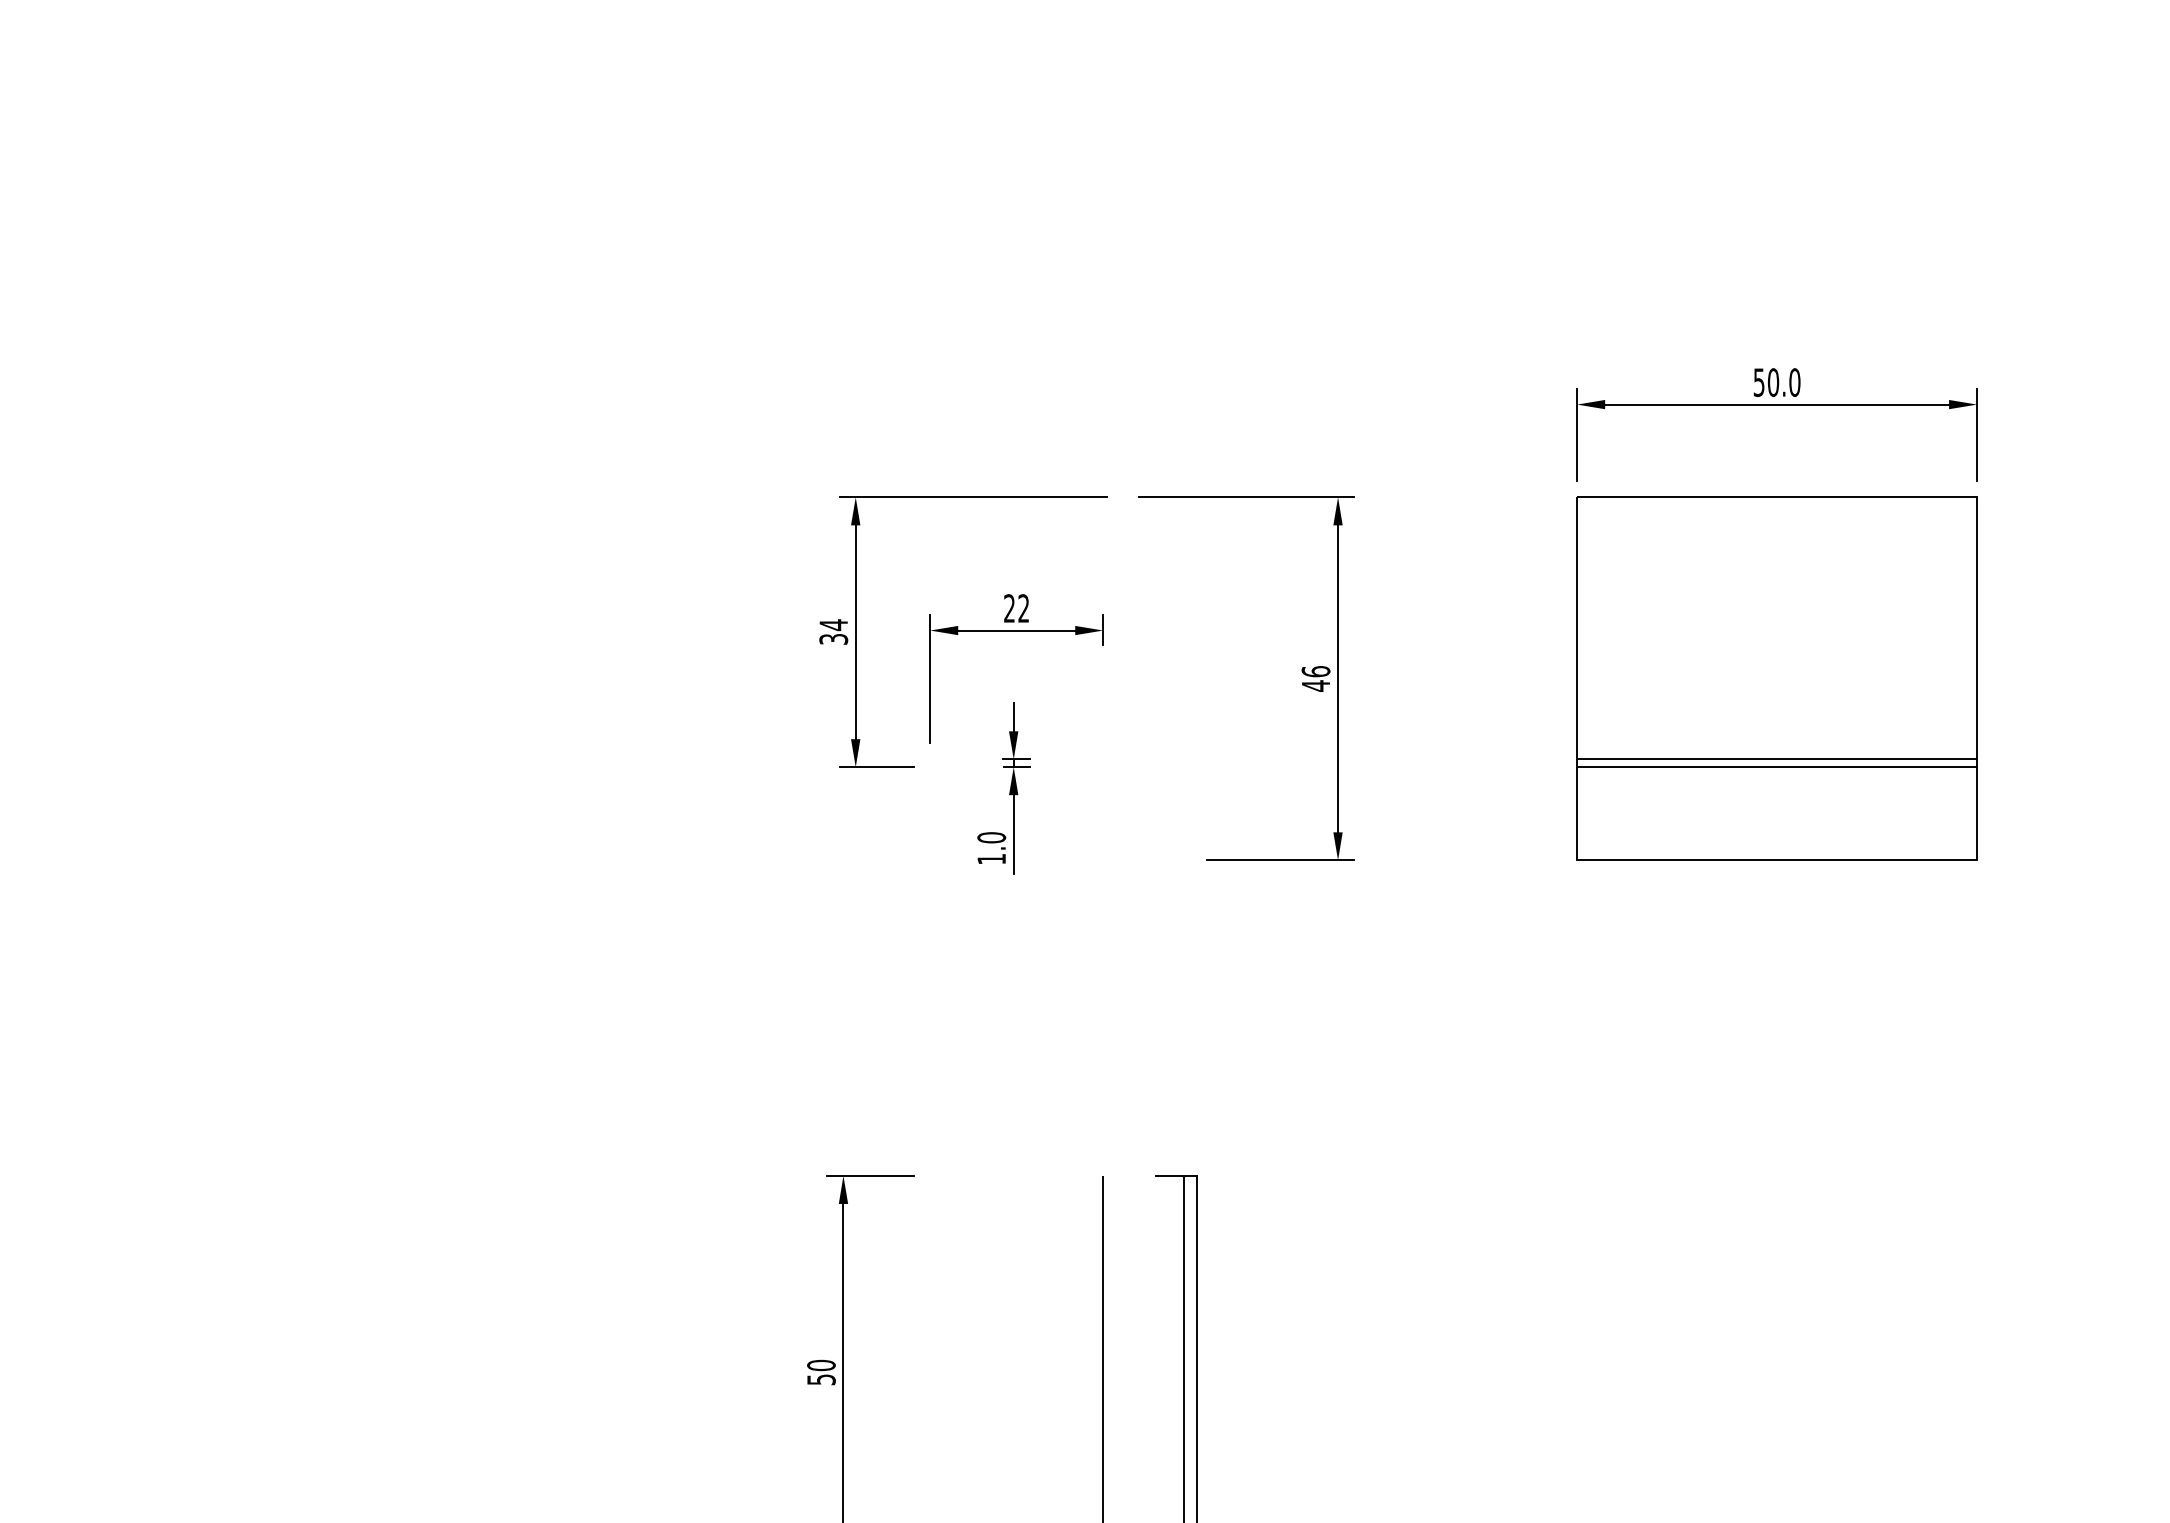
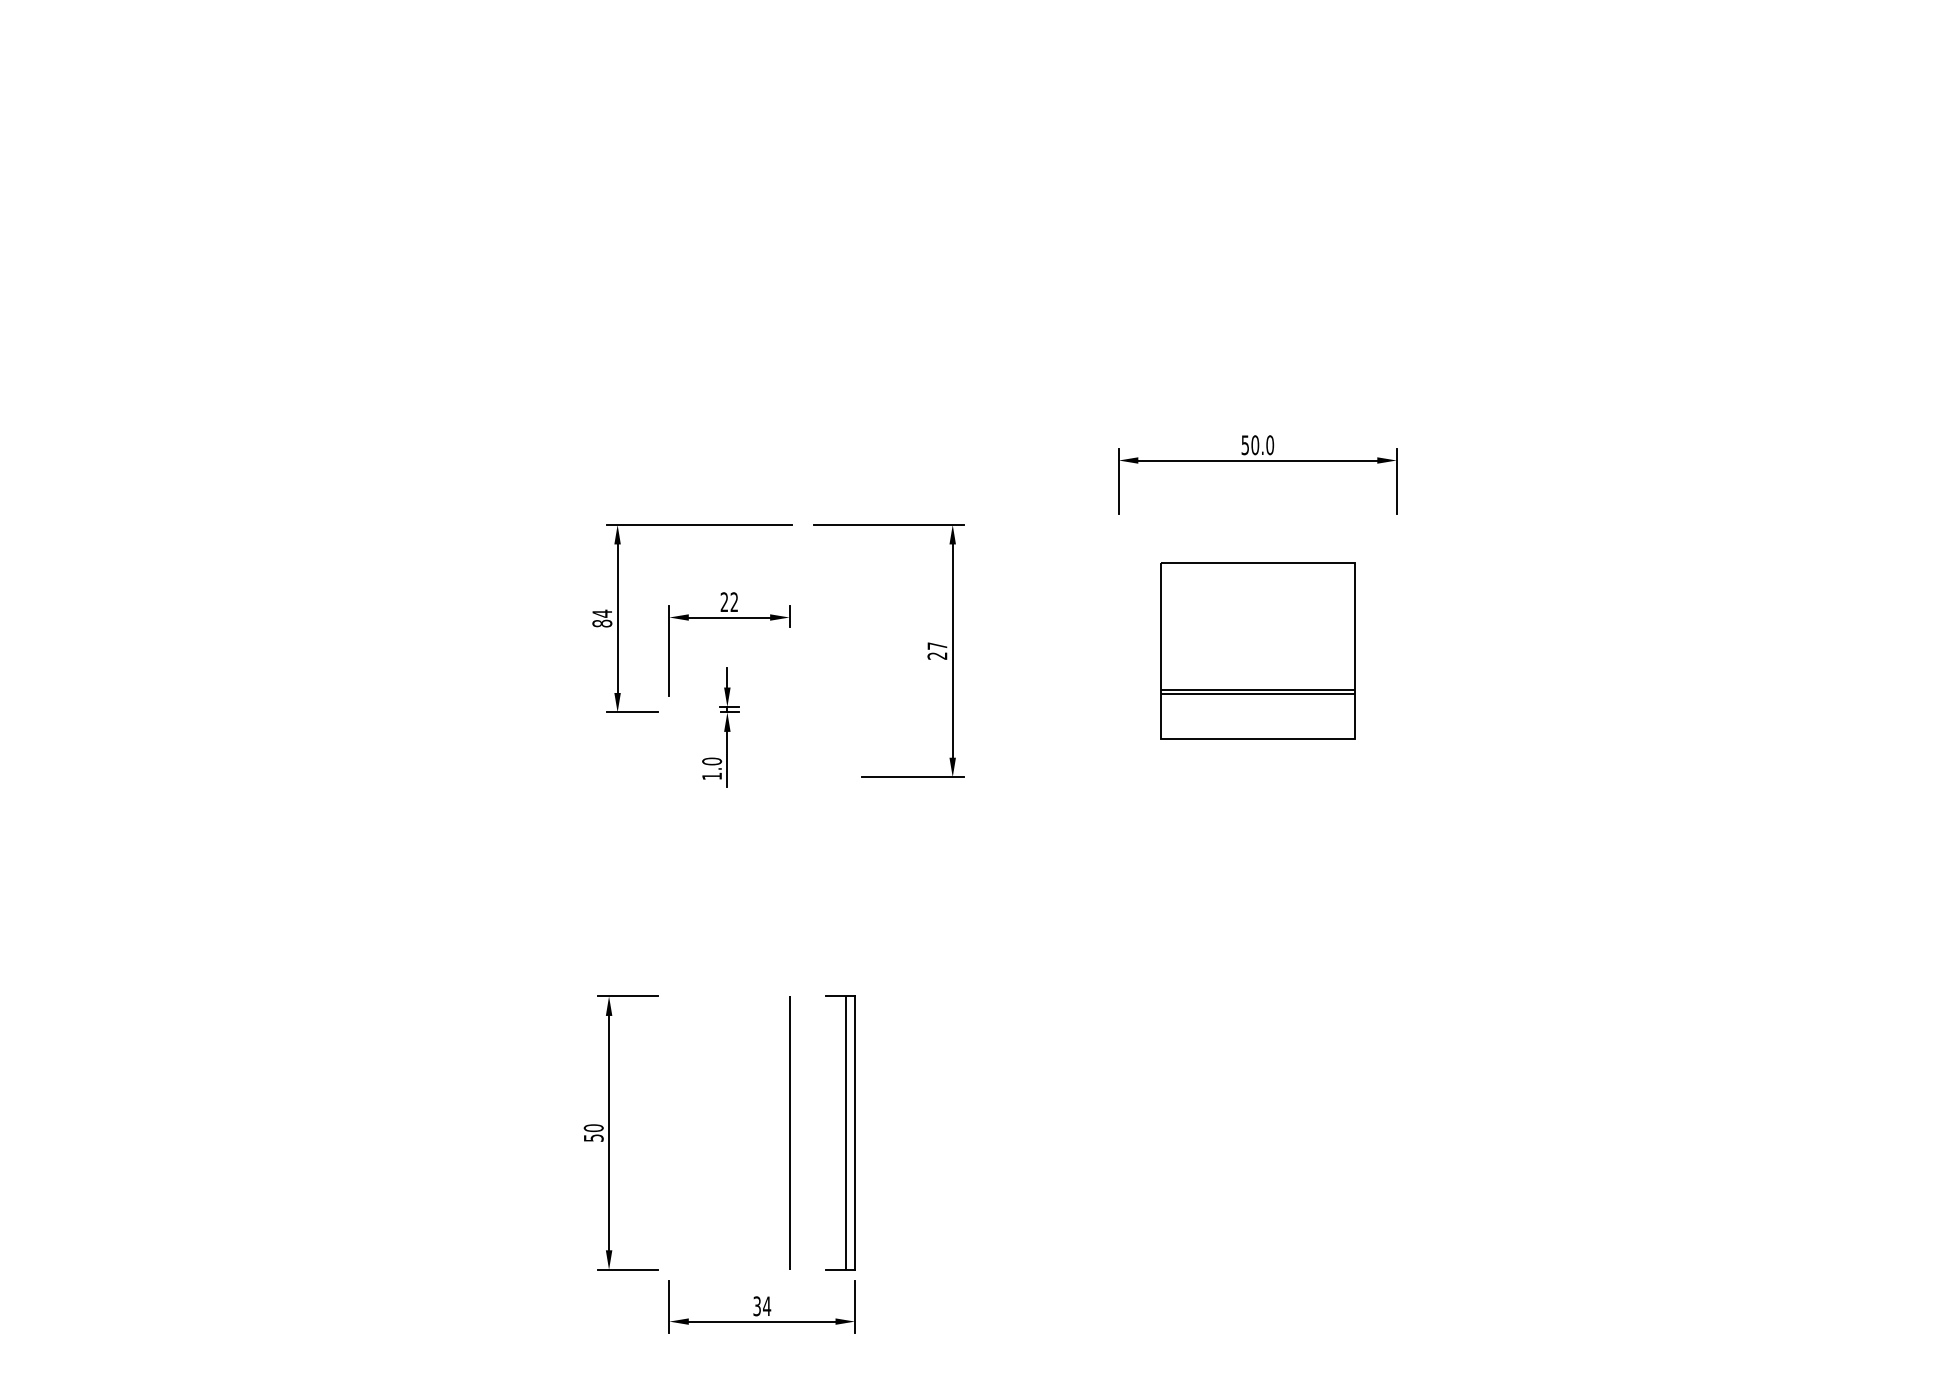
text: (833, 639) -> (602, 623), 34 -> 84
part: (1776, 678) -> (1257, 650), size x0.7
text: (1316, 679) -> (937, 651), 46 -> 27

